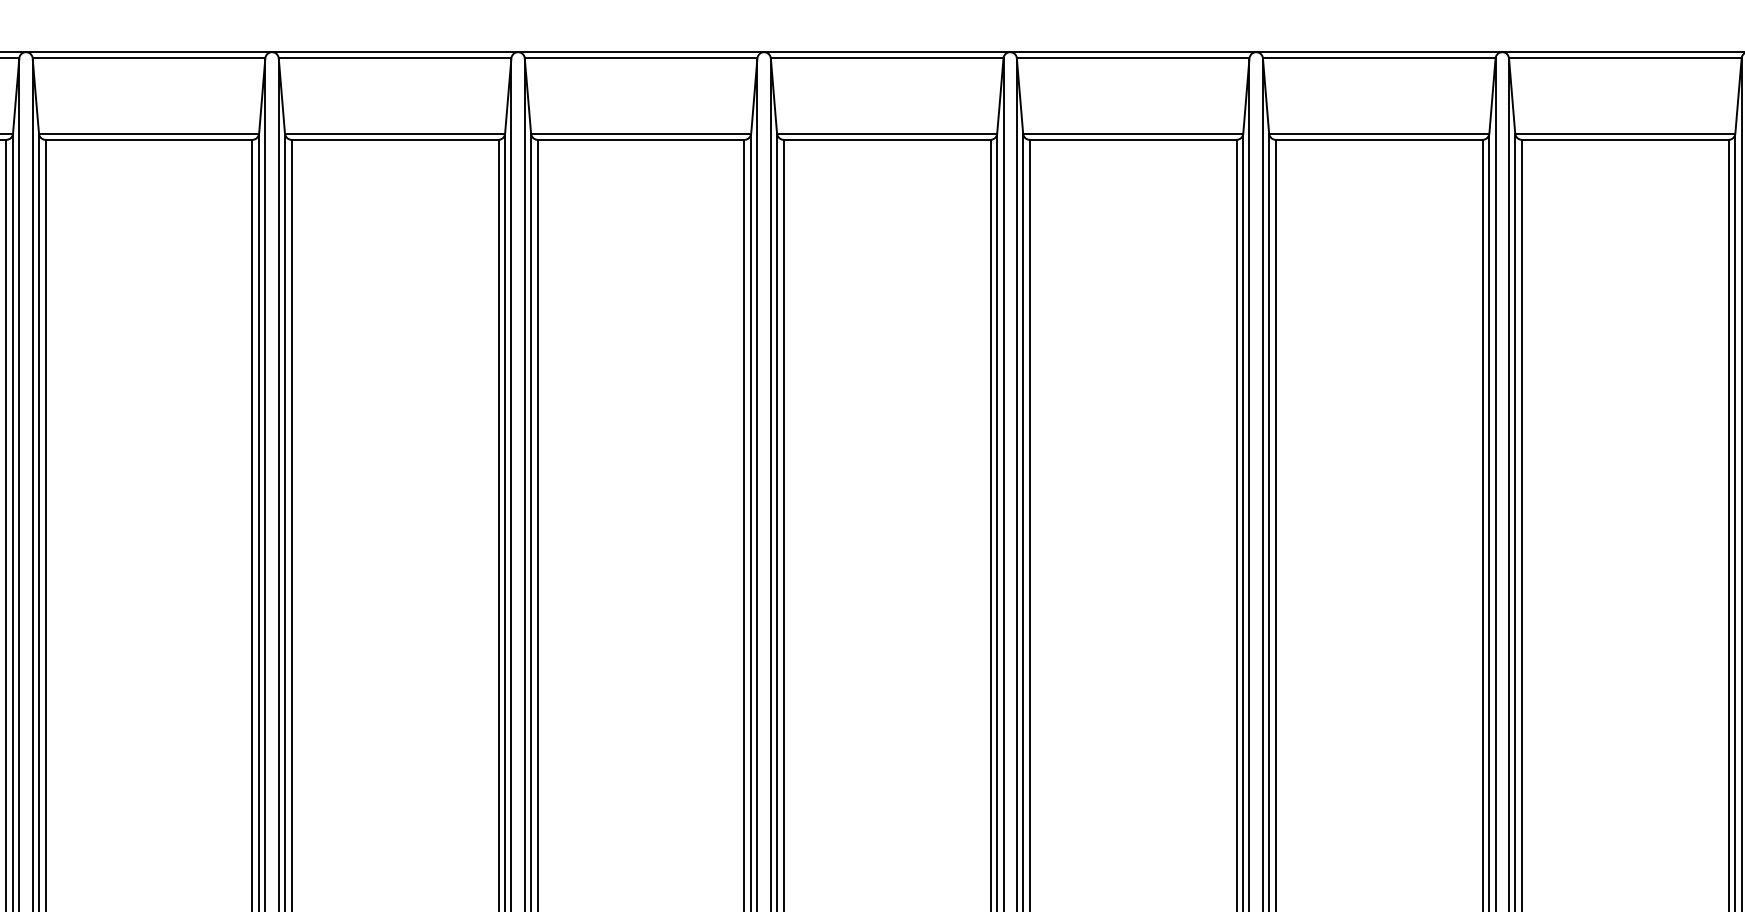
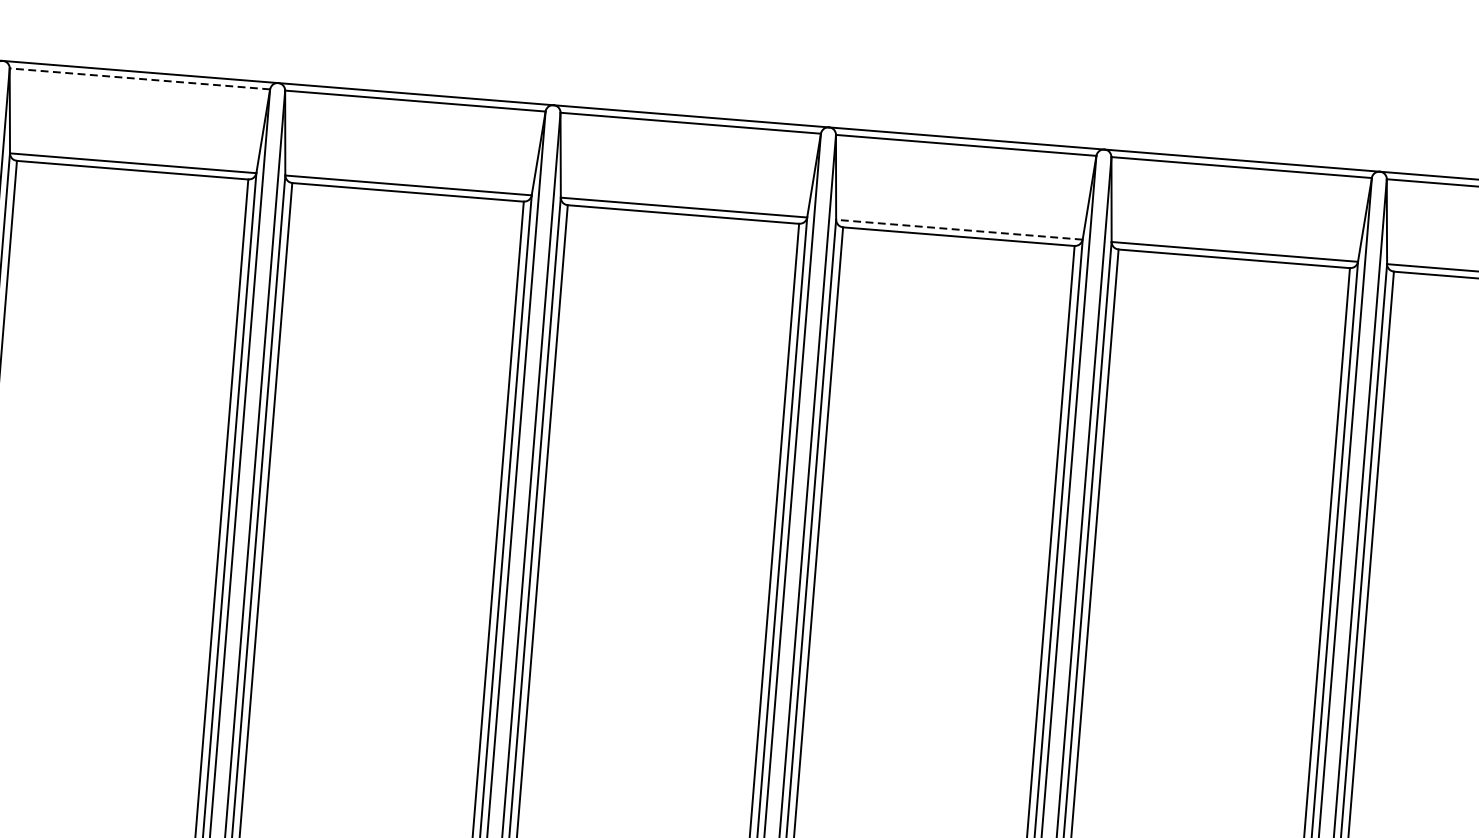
line: (640, 58) -> (139, 78), solid -> dashed
line: (1378, 133) -> (958, 229), solid -> dashed

